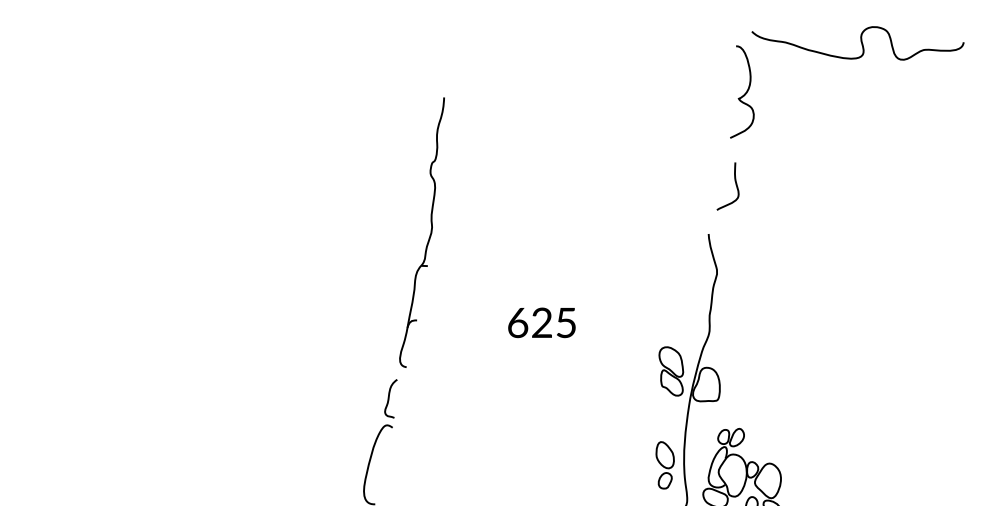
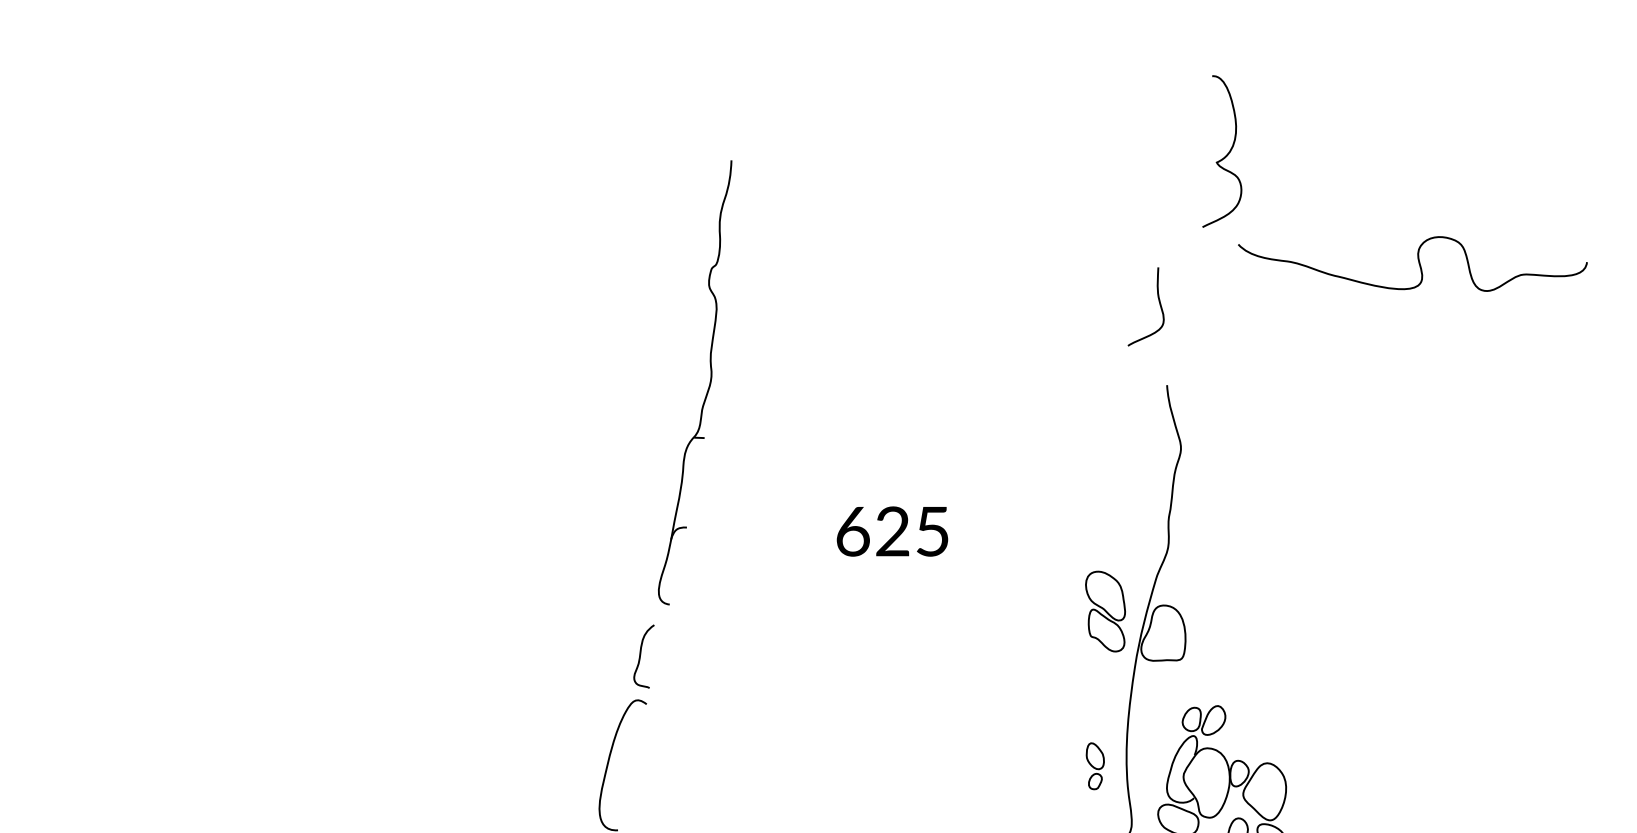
curve: (860, 41) -> (1417, 260), moved
curve: (735, 185) -> (1158, 305), moved
part: (664, 465) -> (1094, 766), size x0.6

